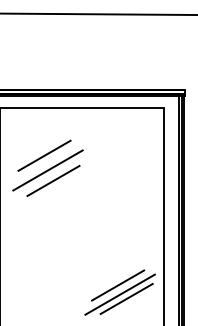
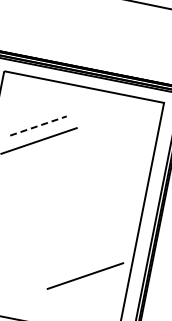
line: (44, 155) -> (38, 125), solid -> dashed
line: (53, 180) -> (42, 151), removed
line: (118, 285) -> (85, 266), removed
line: (126, 298) -> (90, 281), removed

